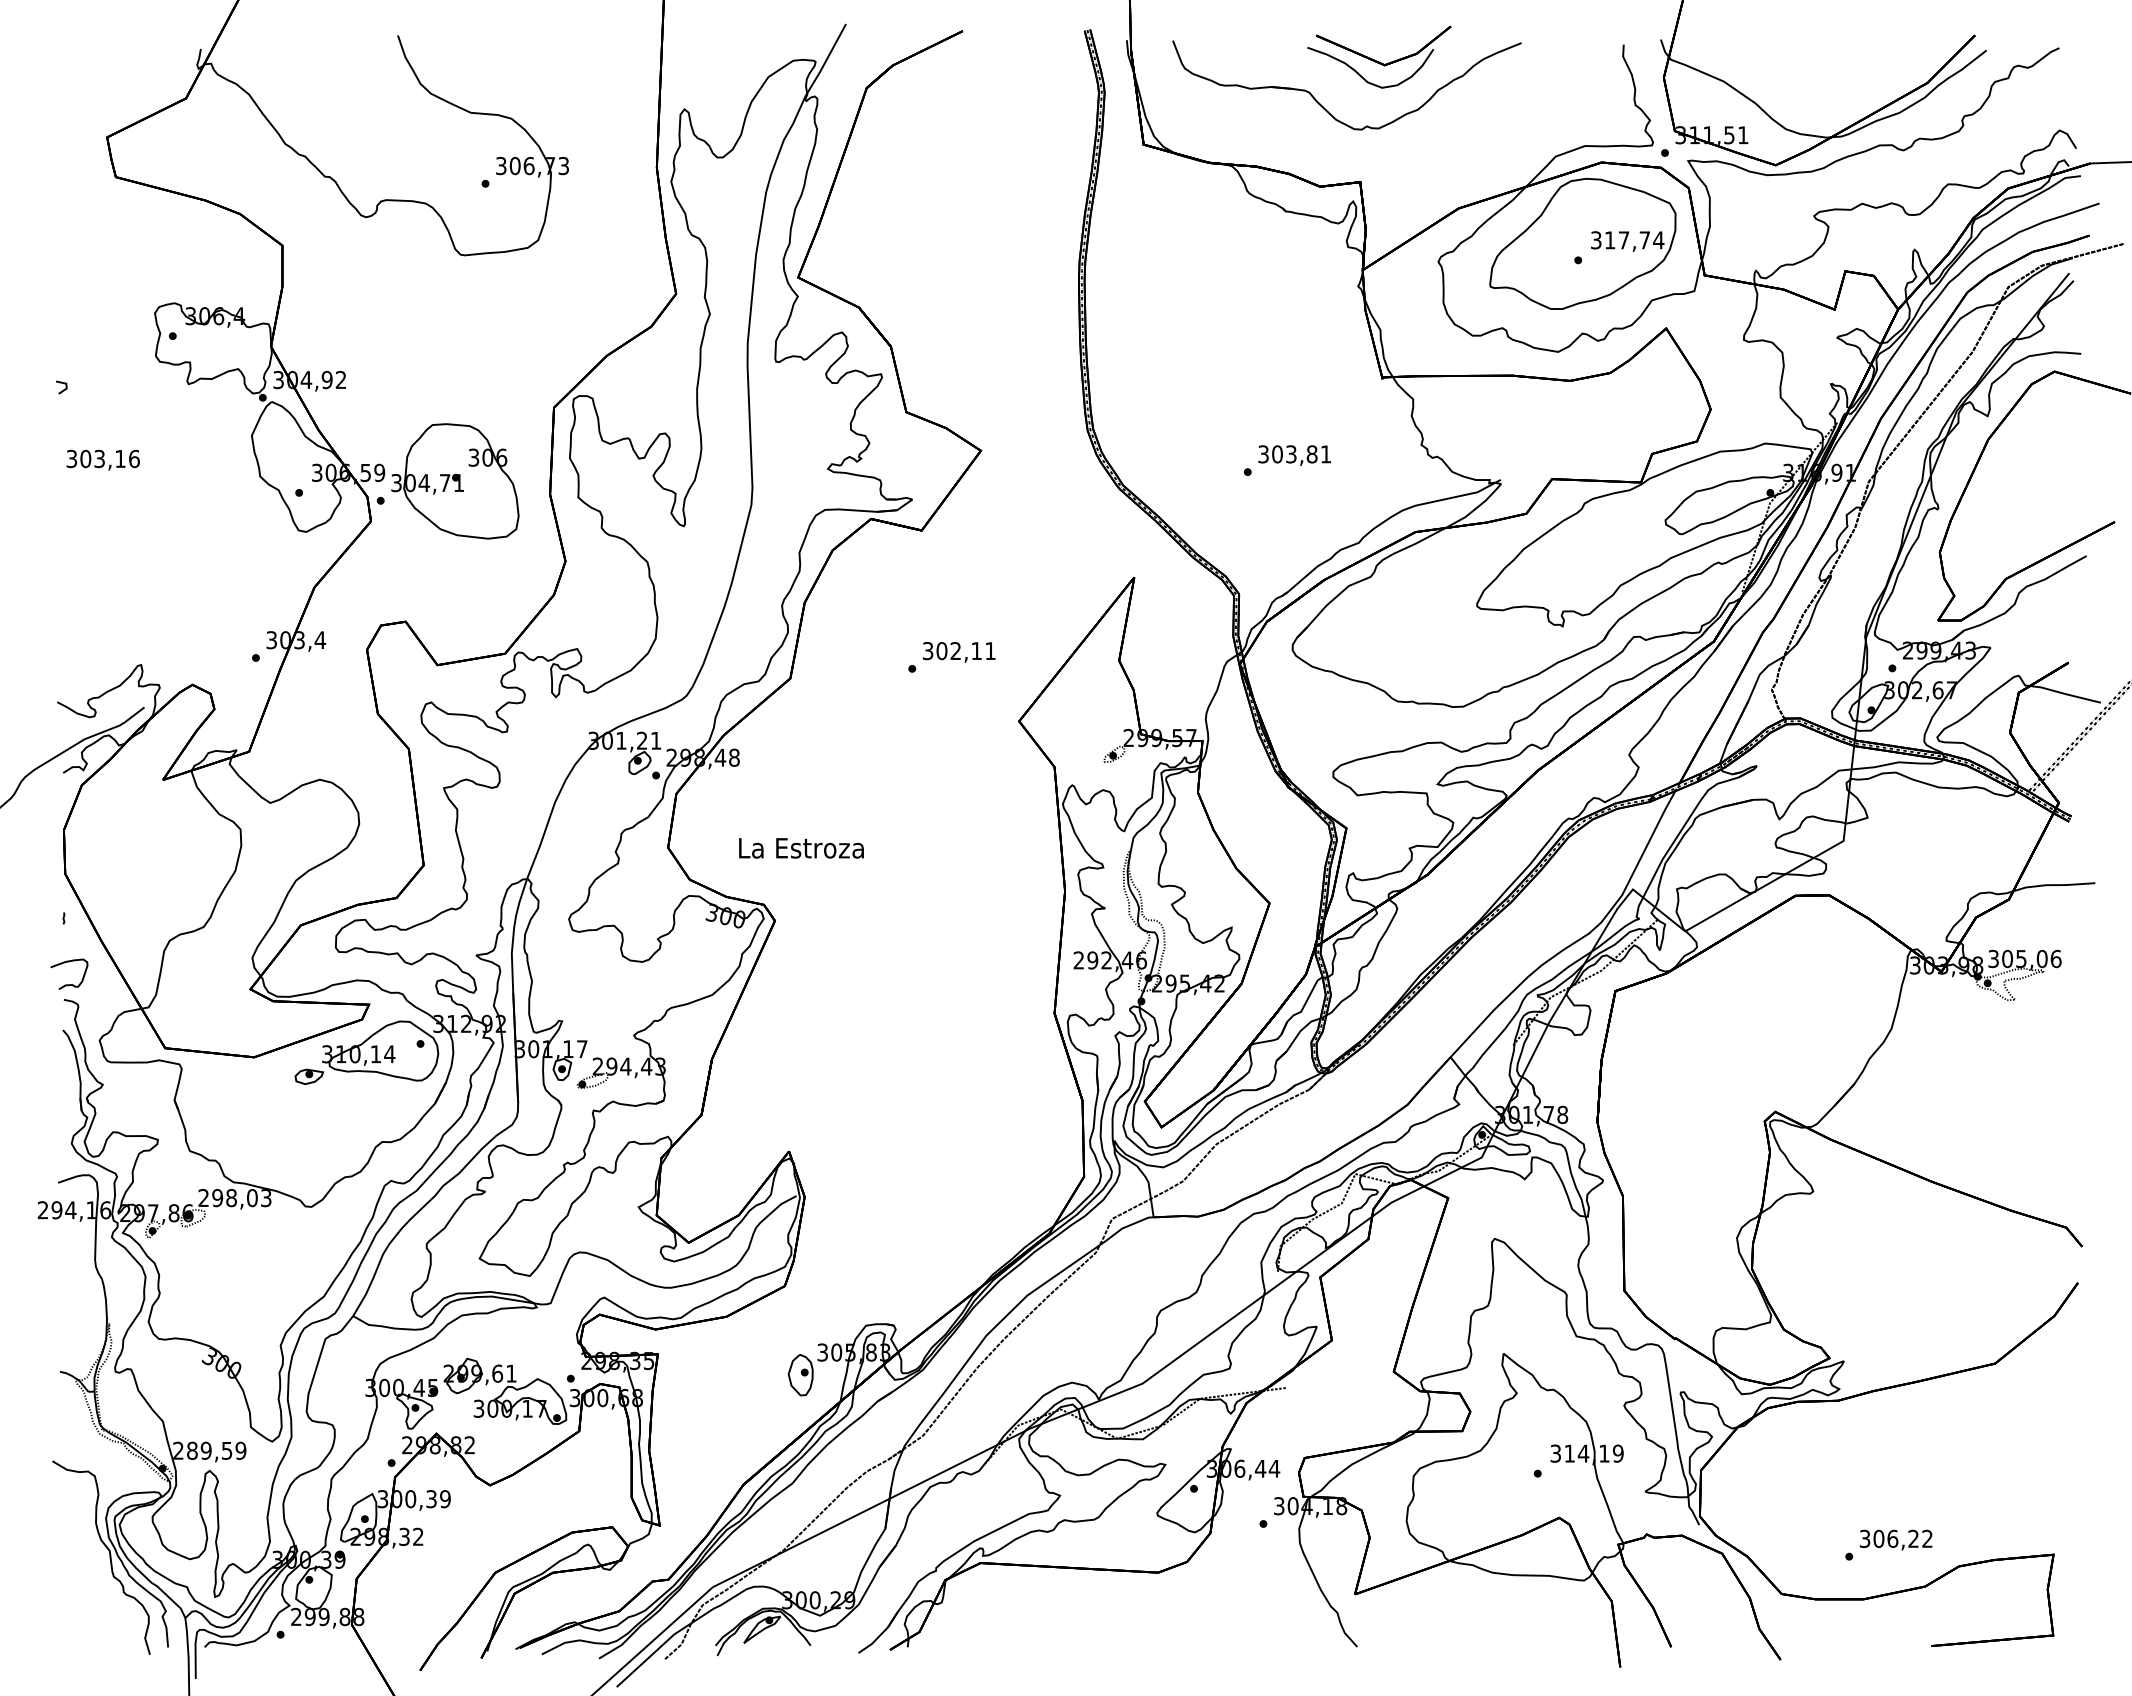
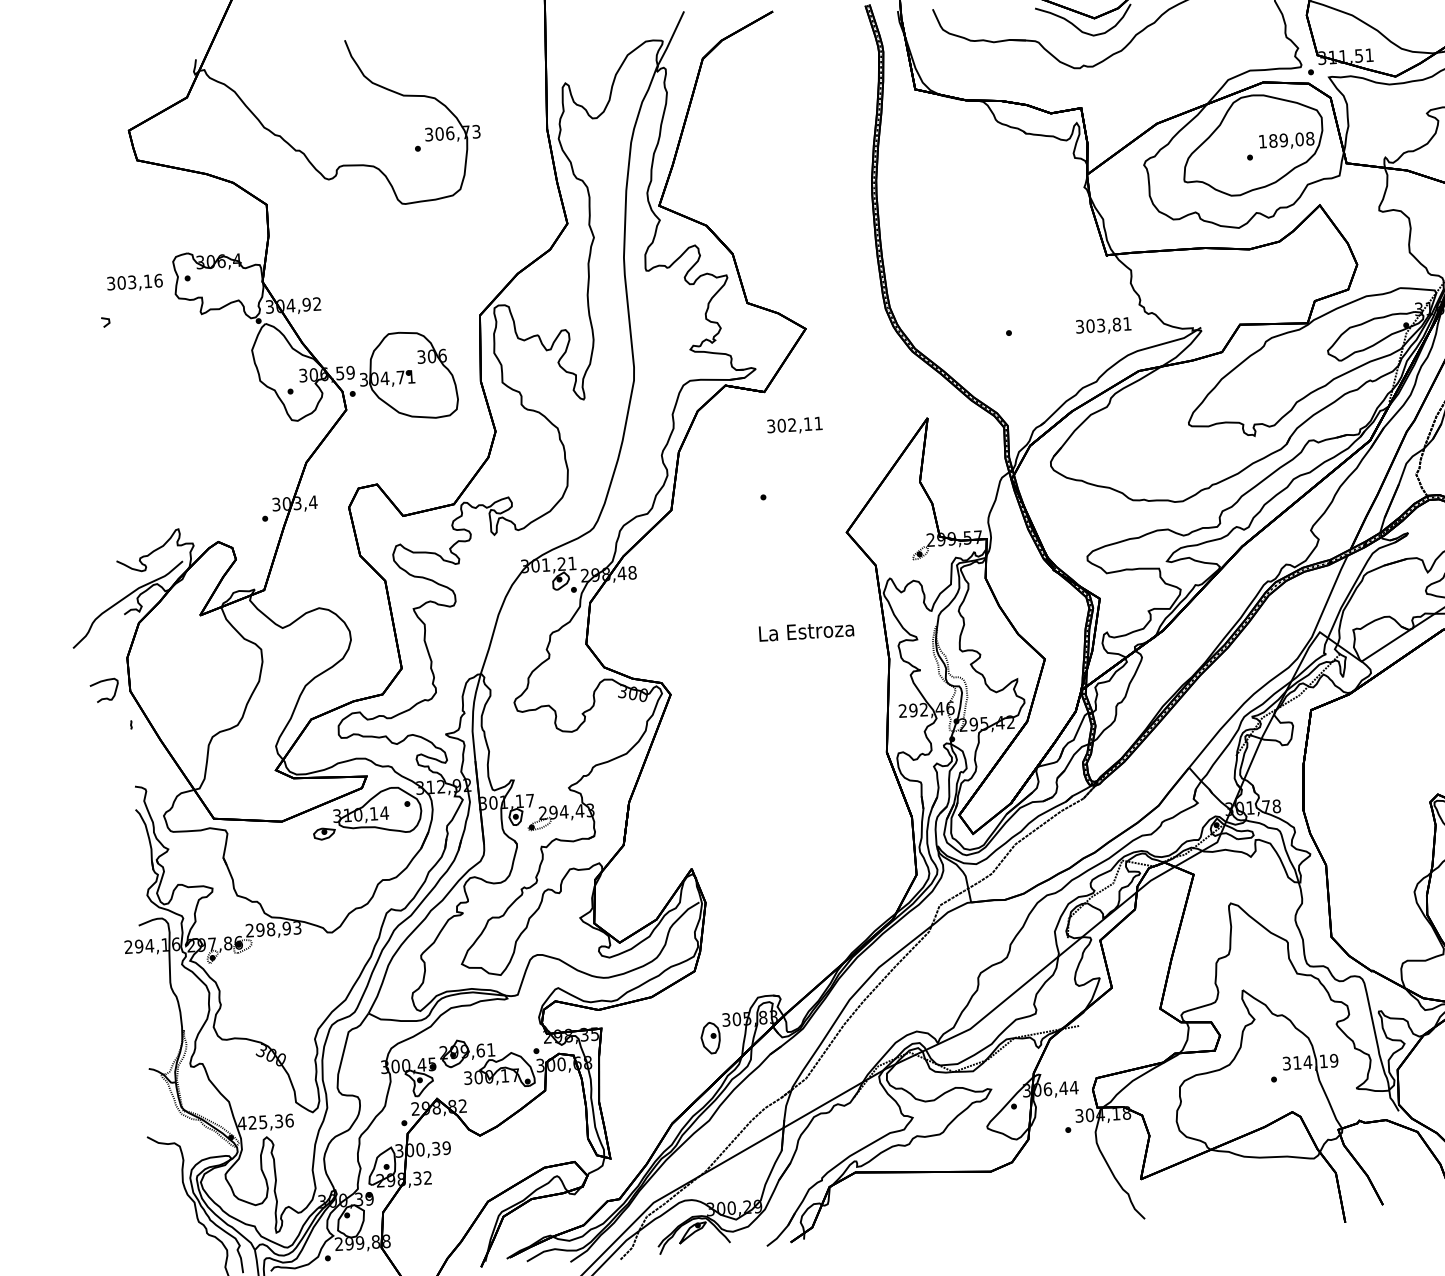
text: (1627, 240) -> (1286, 140), 317,74 -> 189,08
text: (1294, 455) -> (1103, 326), moved
text: (102, 459) -> (134, 282), moved
text: (958, 652) -> (794, 426), moved
text: (801, 848) -> (806, 631), moved
curve: (69, 962) -> (104, 681), moved
text: (251, 1198) -> (286, 928), 298,03 -> 298,93
text: (209, 1450) -> (265, 1121), 289,59 -> 425,36

